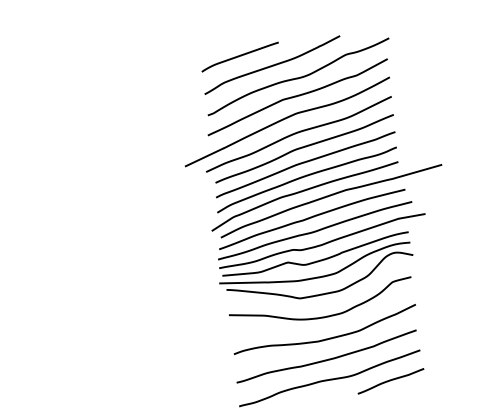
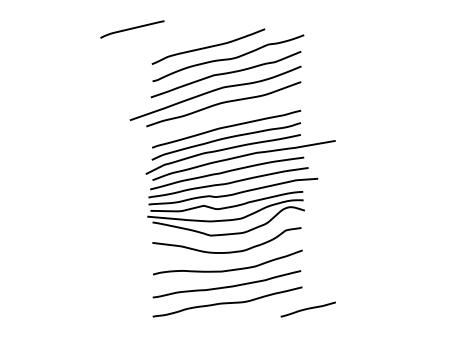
curve: (240, 57) -> (132, 29), moved
curve: (303, 147) -> (226, 115), removed
curve: (390, 381) -> (307, 309), moved

